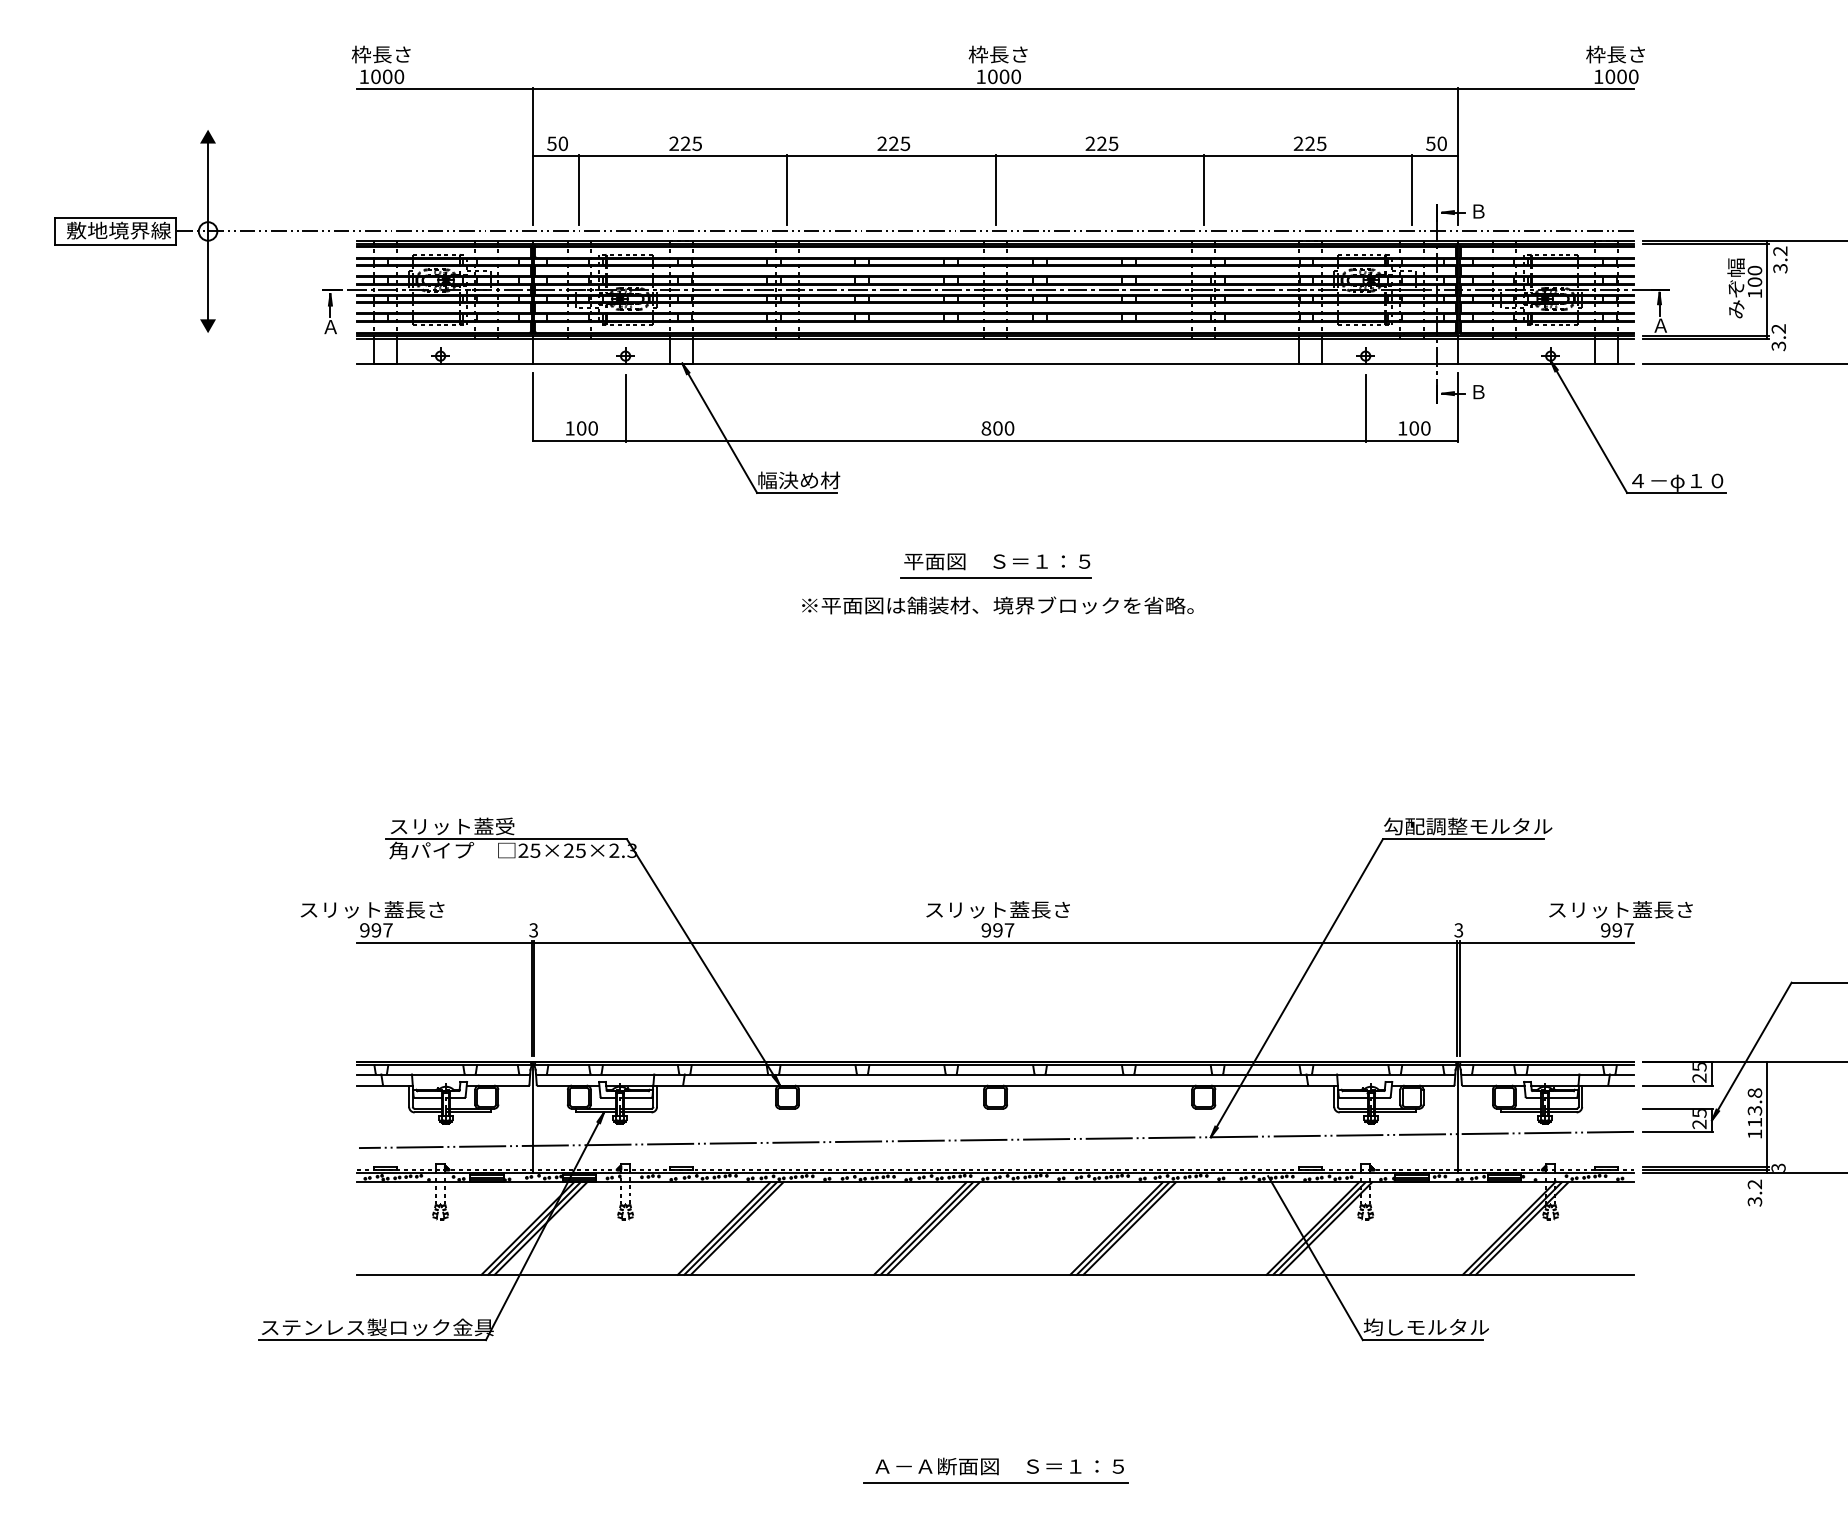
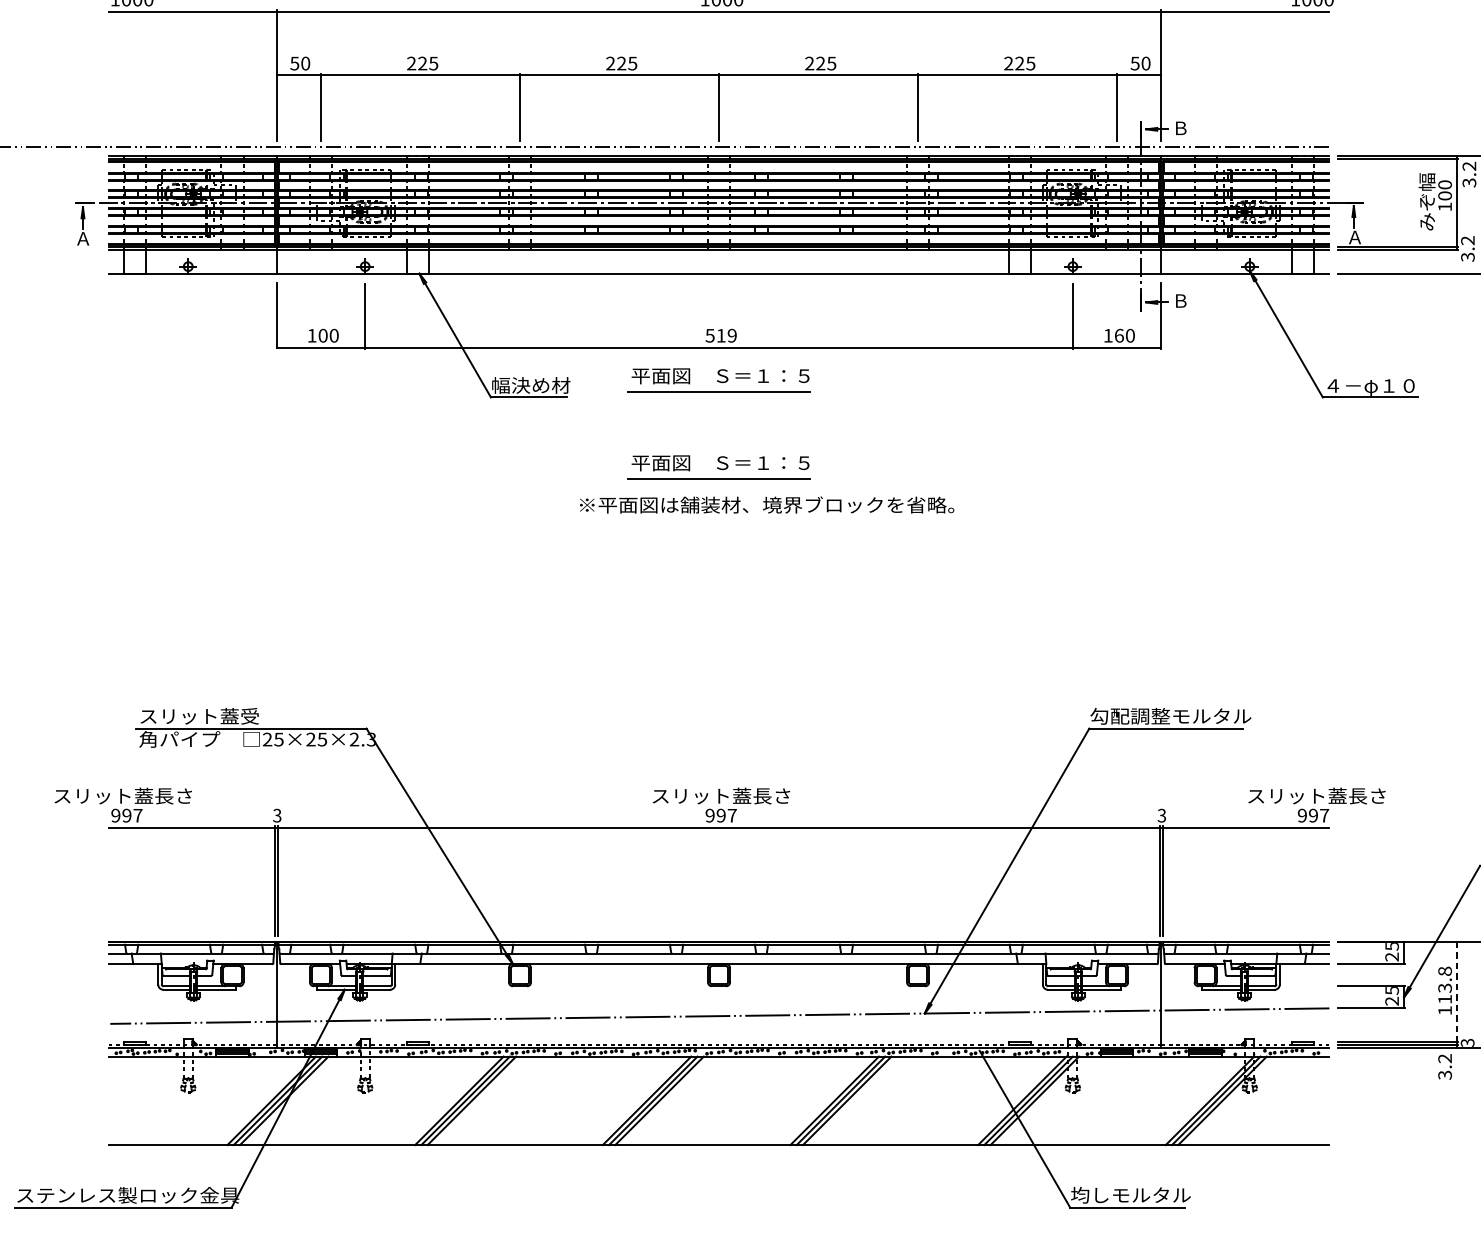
text: (997, 428) -> (720, 335), 800 -> 519
text: (1414, 428) -> (1119, 335), 100 -> 160
part: (995, 474) -> (718, 379), added
text: (997, 605) -> (766, 505), moved
line: (1767, 1114) -> (1457, 991), solid -> dashed

